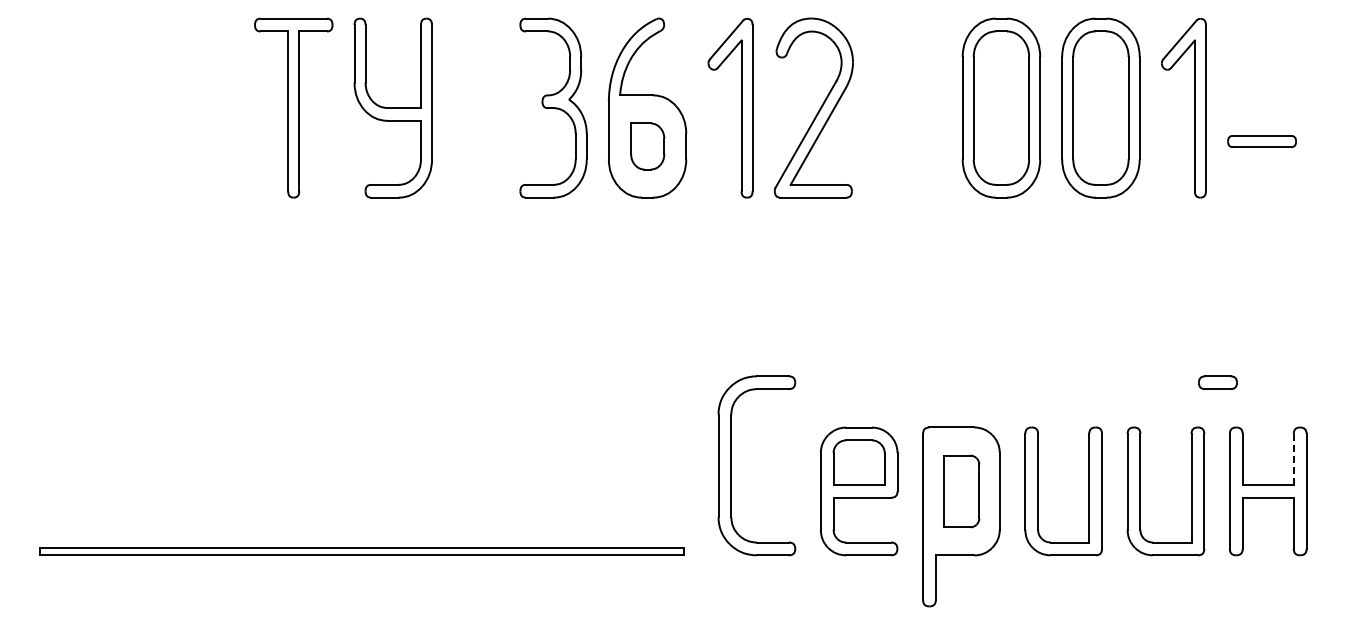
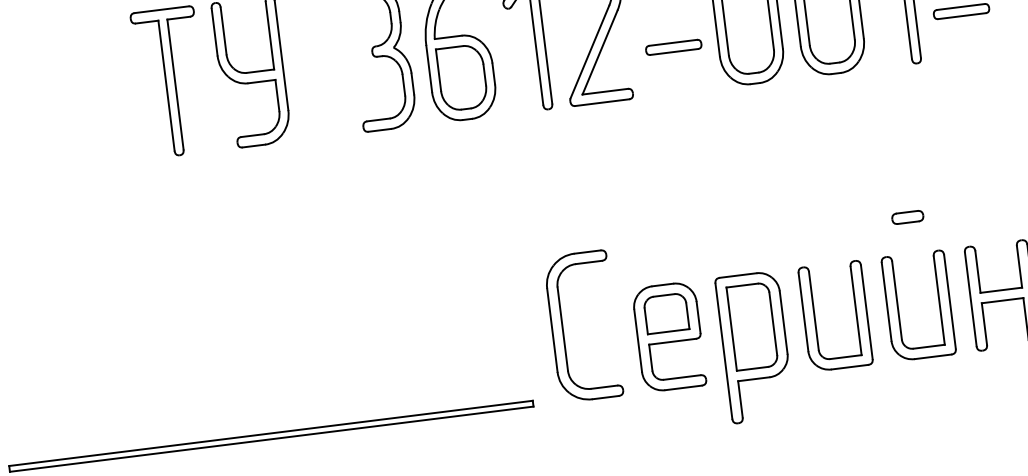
part: (908, 141) -> (673, 47), added
part: (647, 146) -> (462, 77), size x1.67
part: (1217, 382) -> (907, 217), moved
line: (1293, 459) -> (1019, 266), dashed -> solid
part: (961, 491) -> (752, 326), size x1.43

